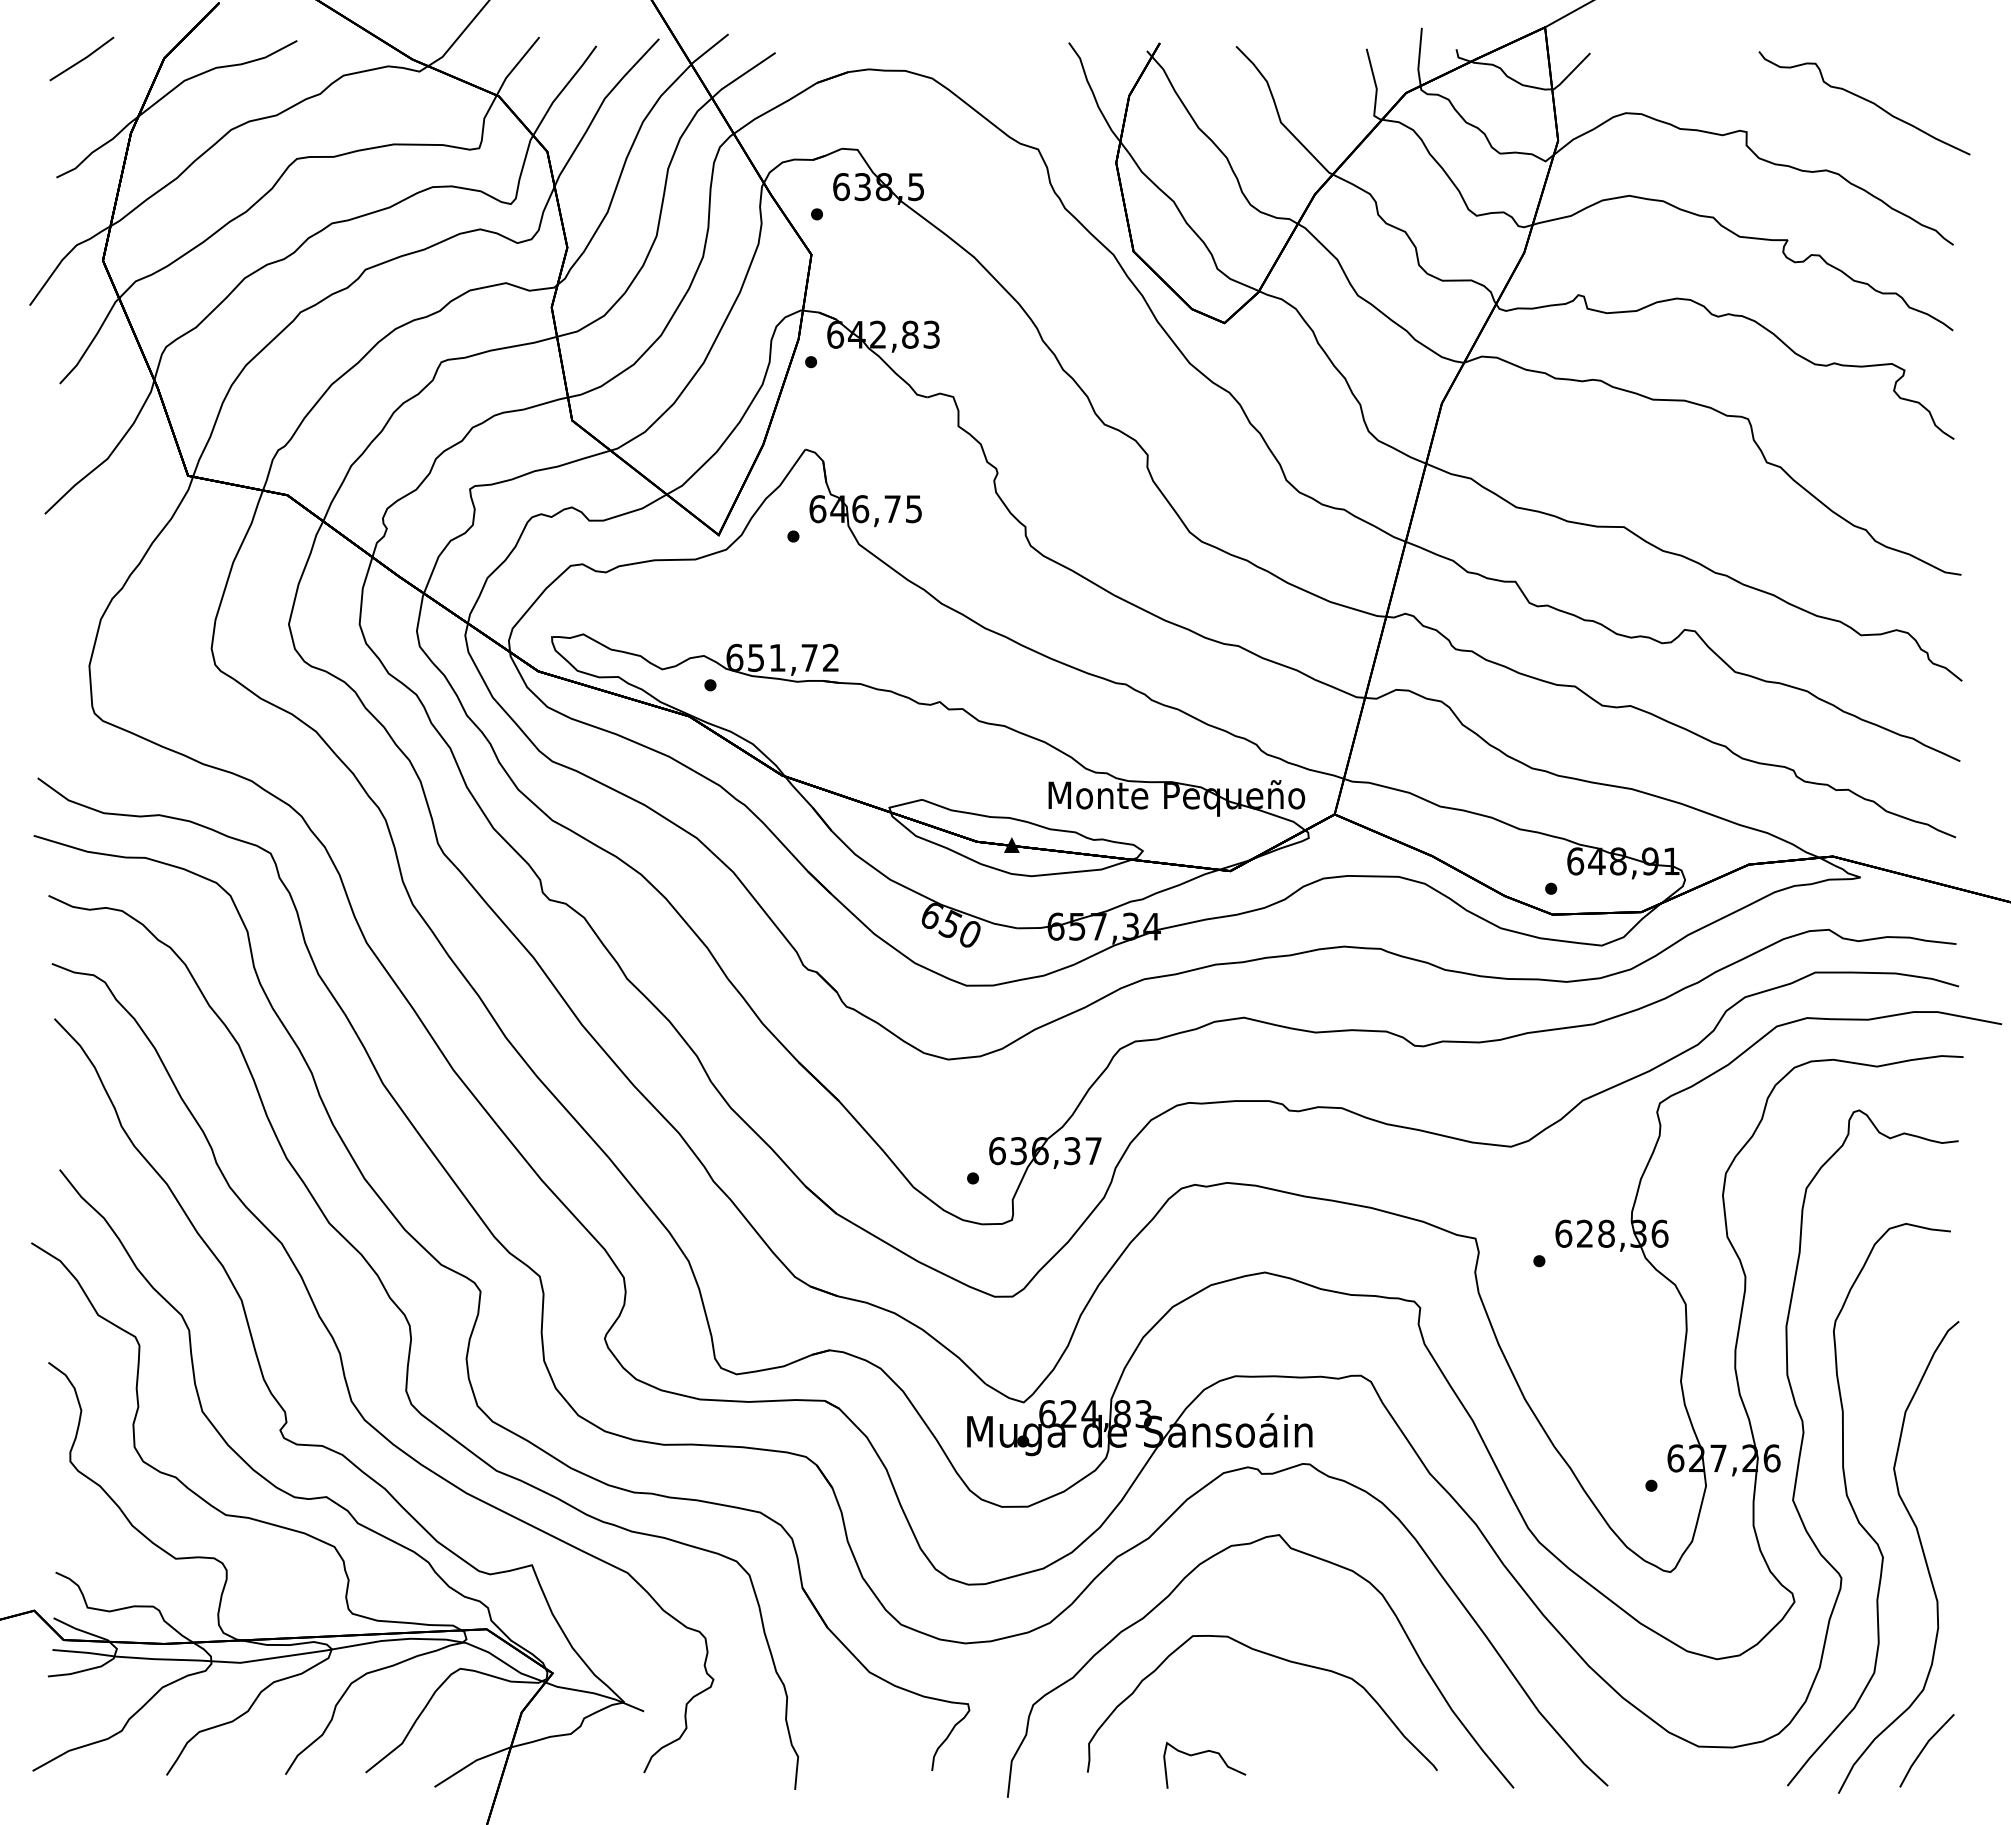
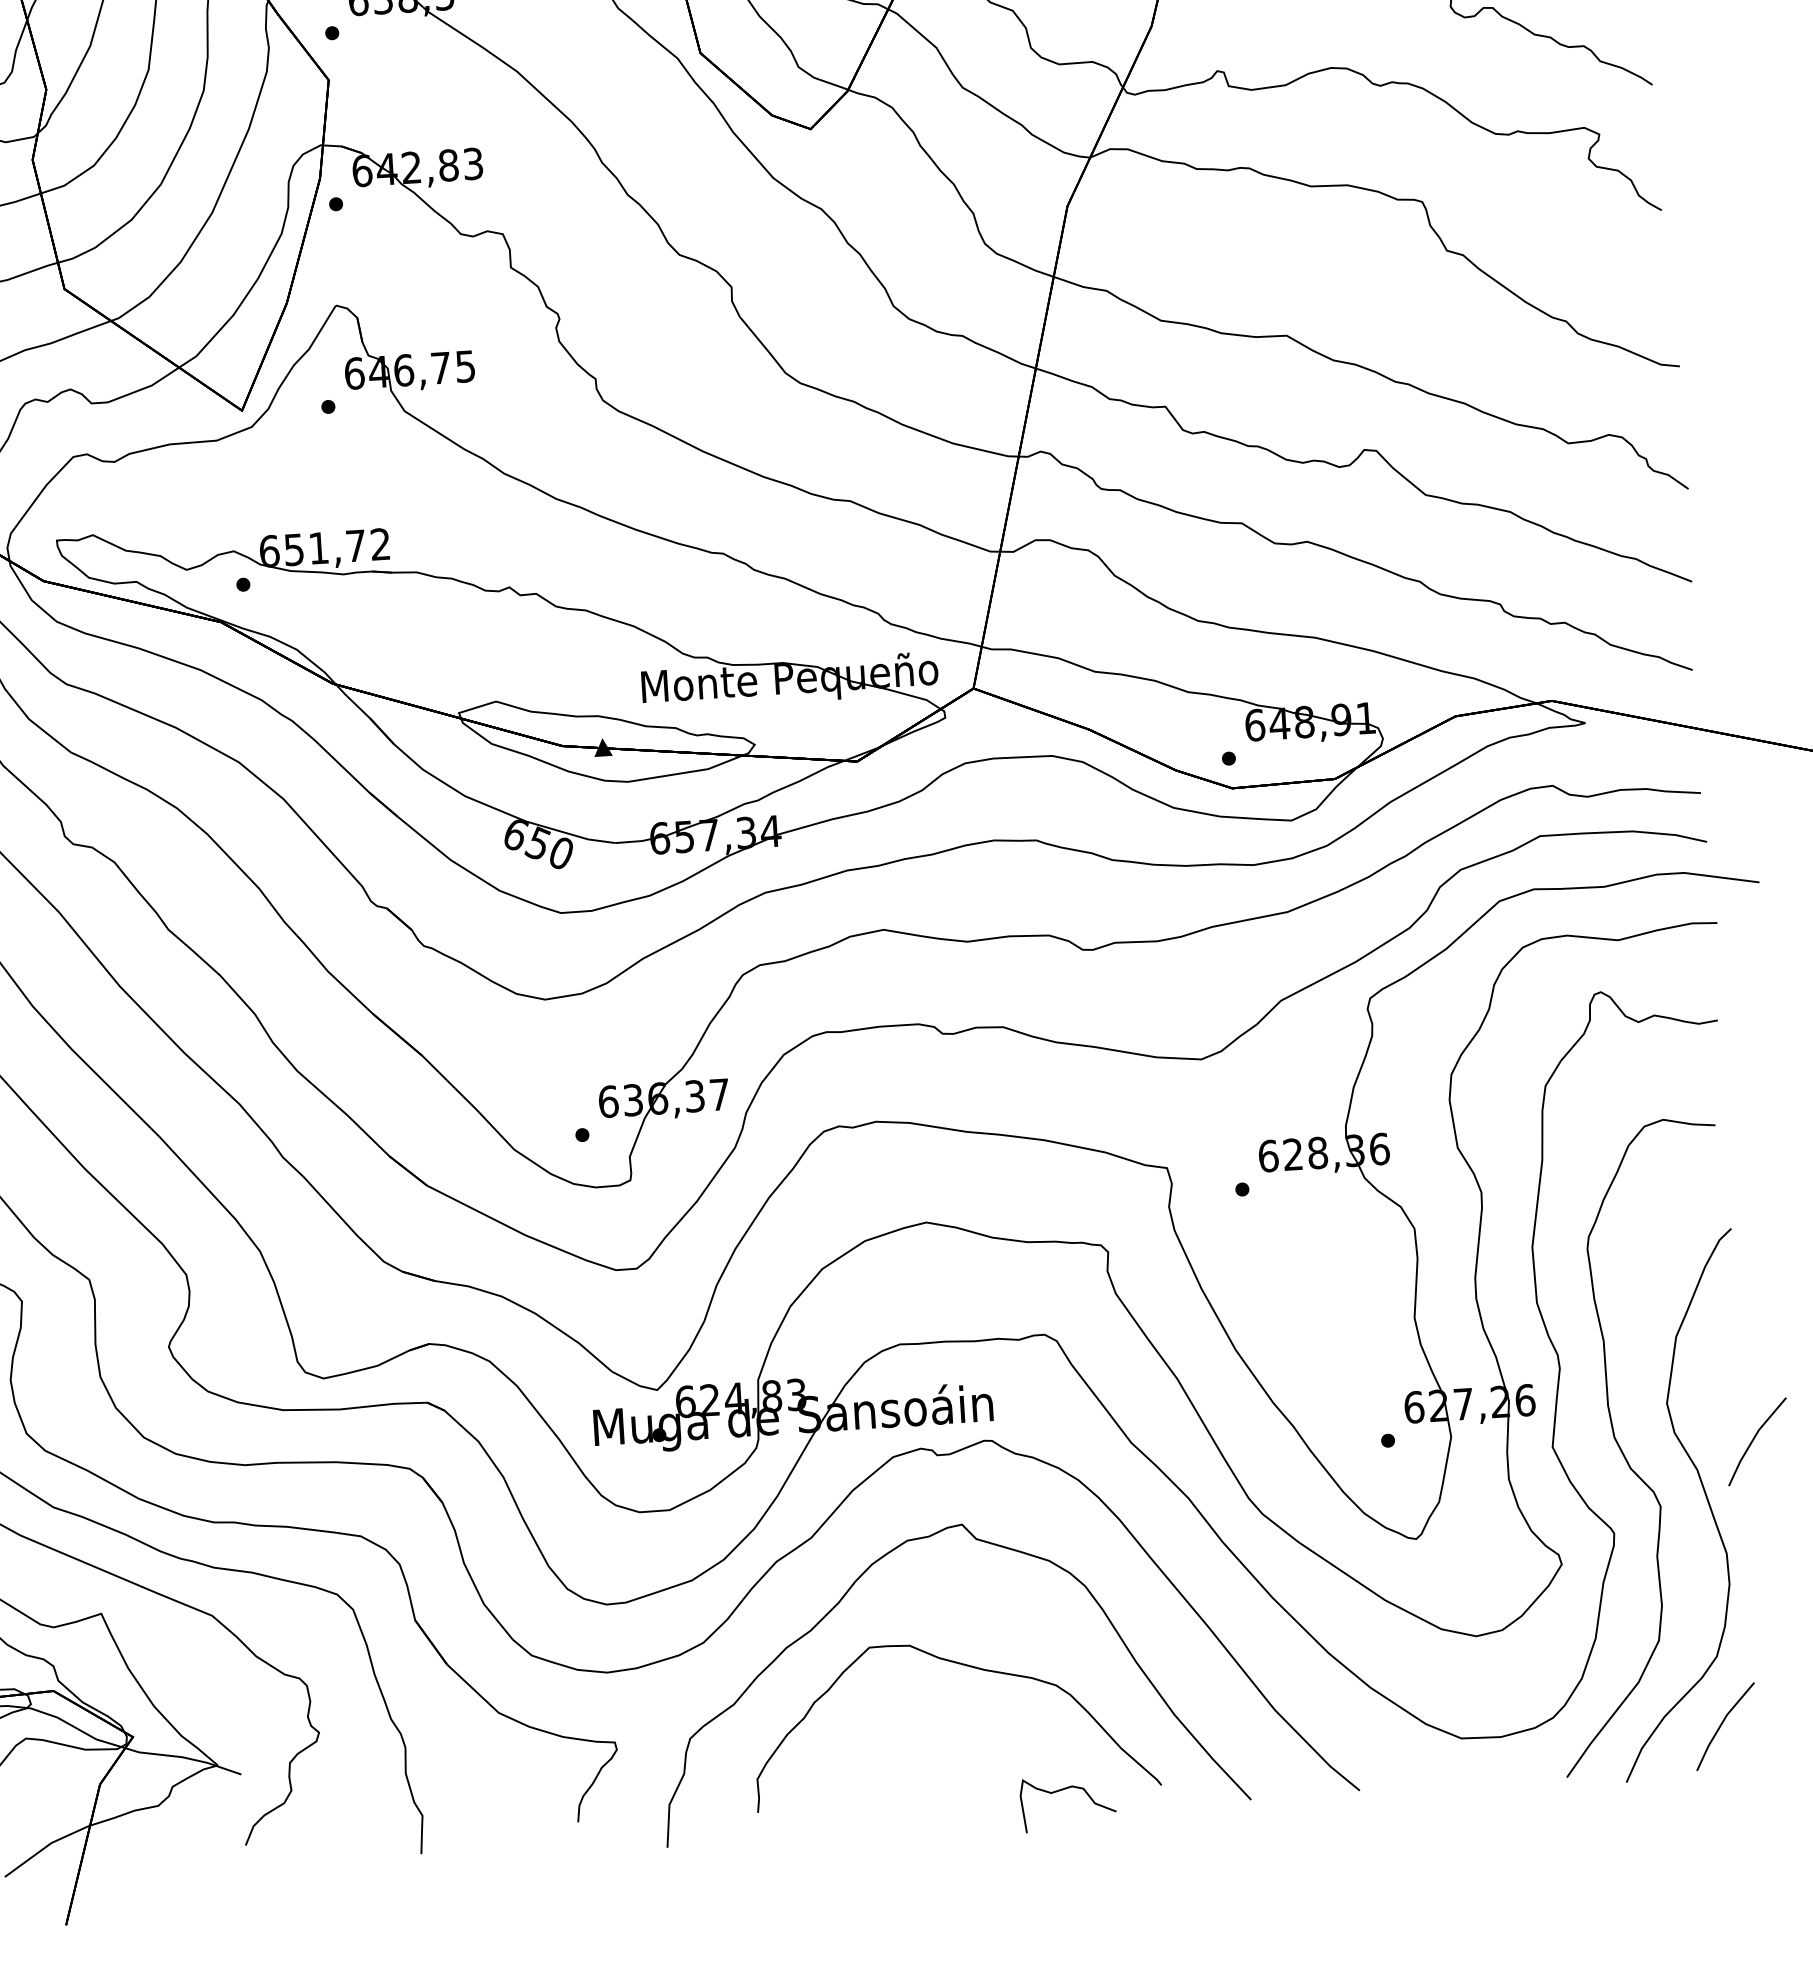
line: (1967, 1505) -> (1754, 1440), added
curve: (1203, 1753) -> (1065, 1789), moved

